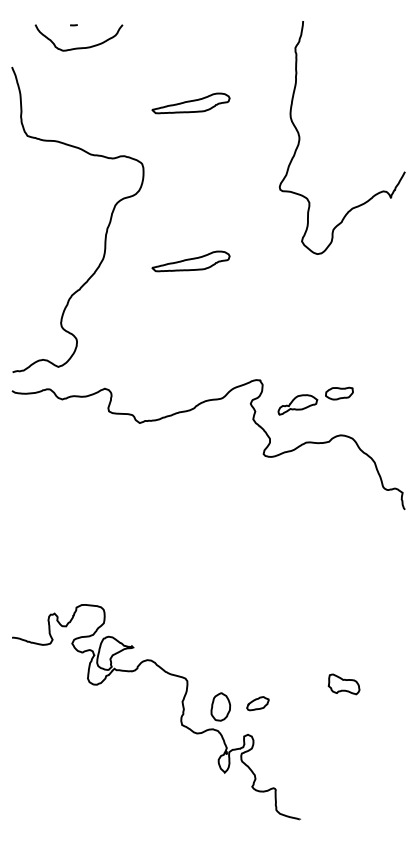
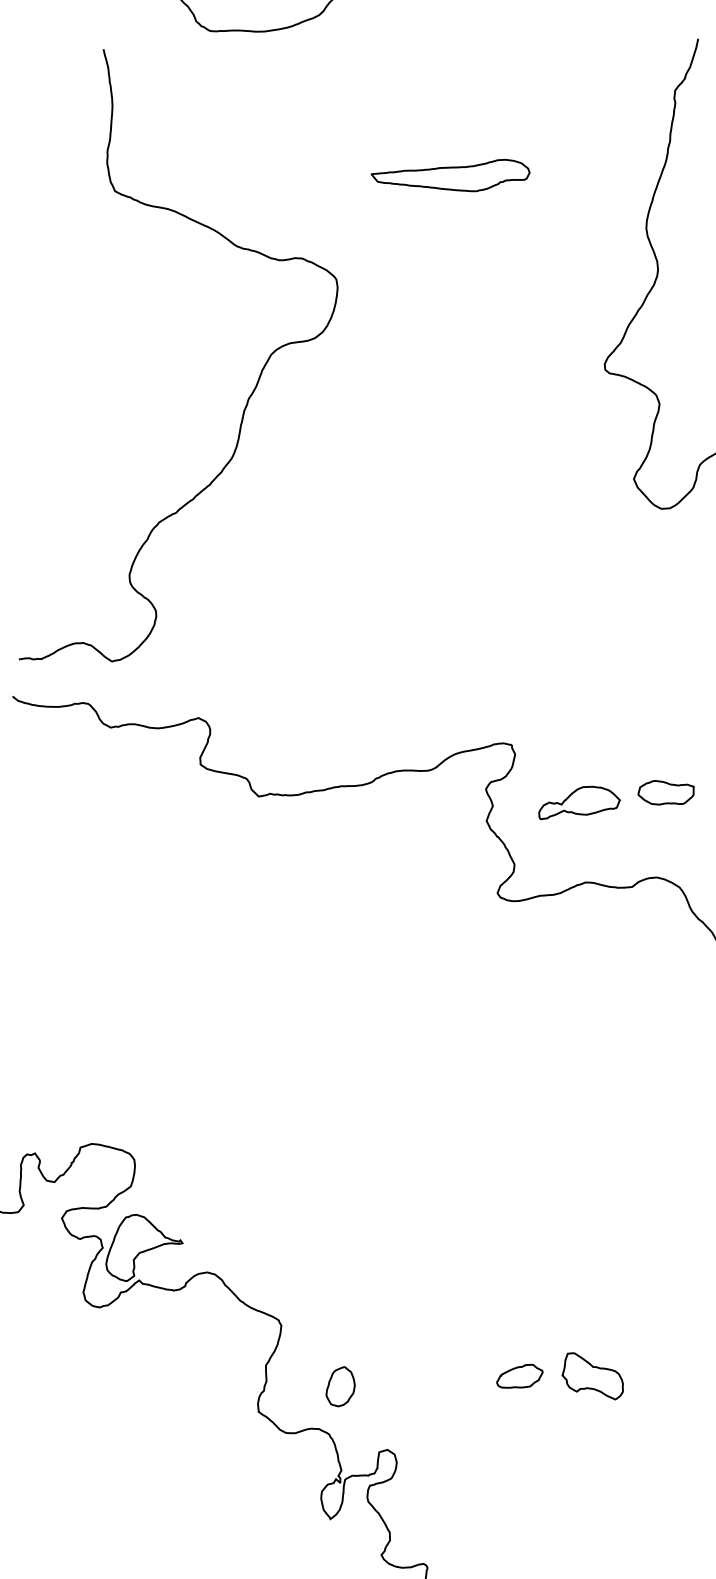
part: (190, 261) -> (405, 487), removed
part: (257, 703) -> (519, 1376), moved
part: (220, 706) -> (340, 1385), size x0.71

